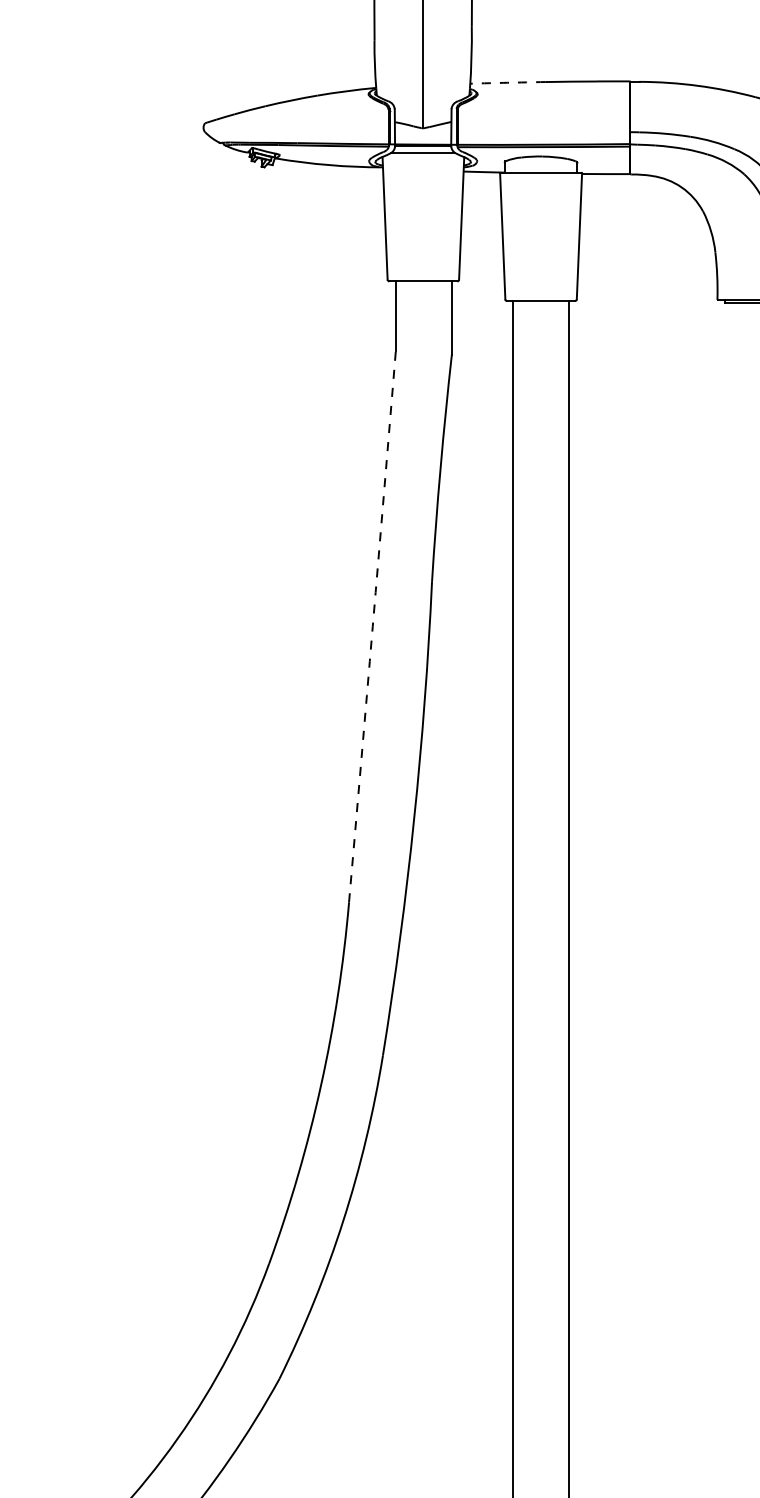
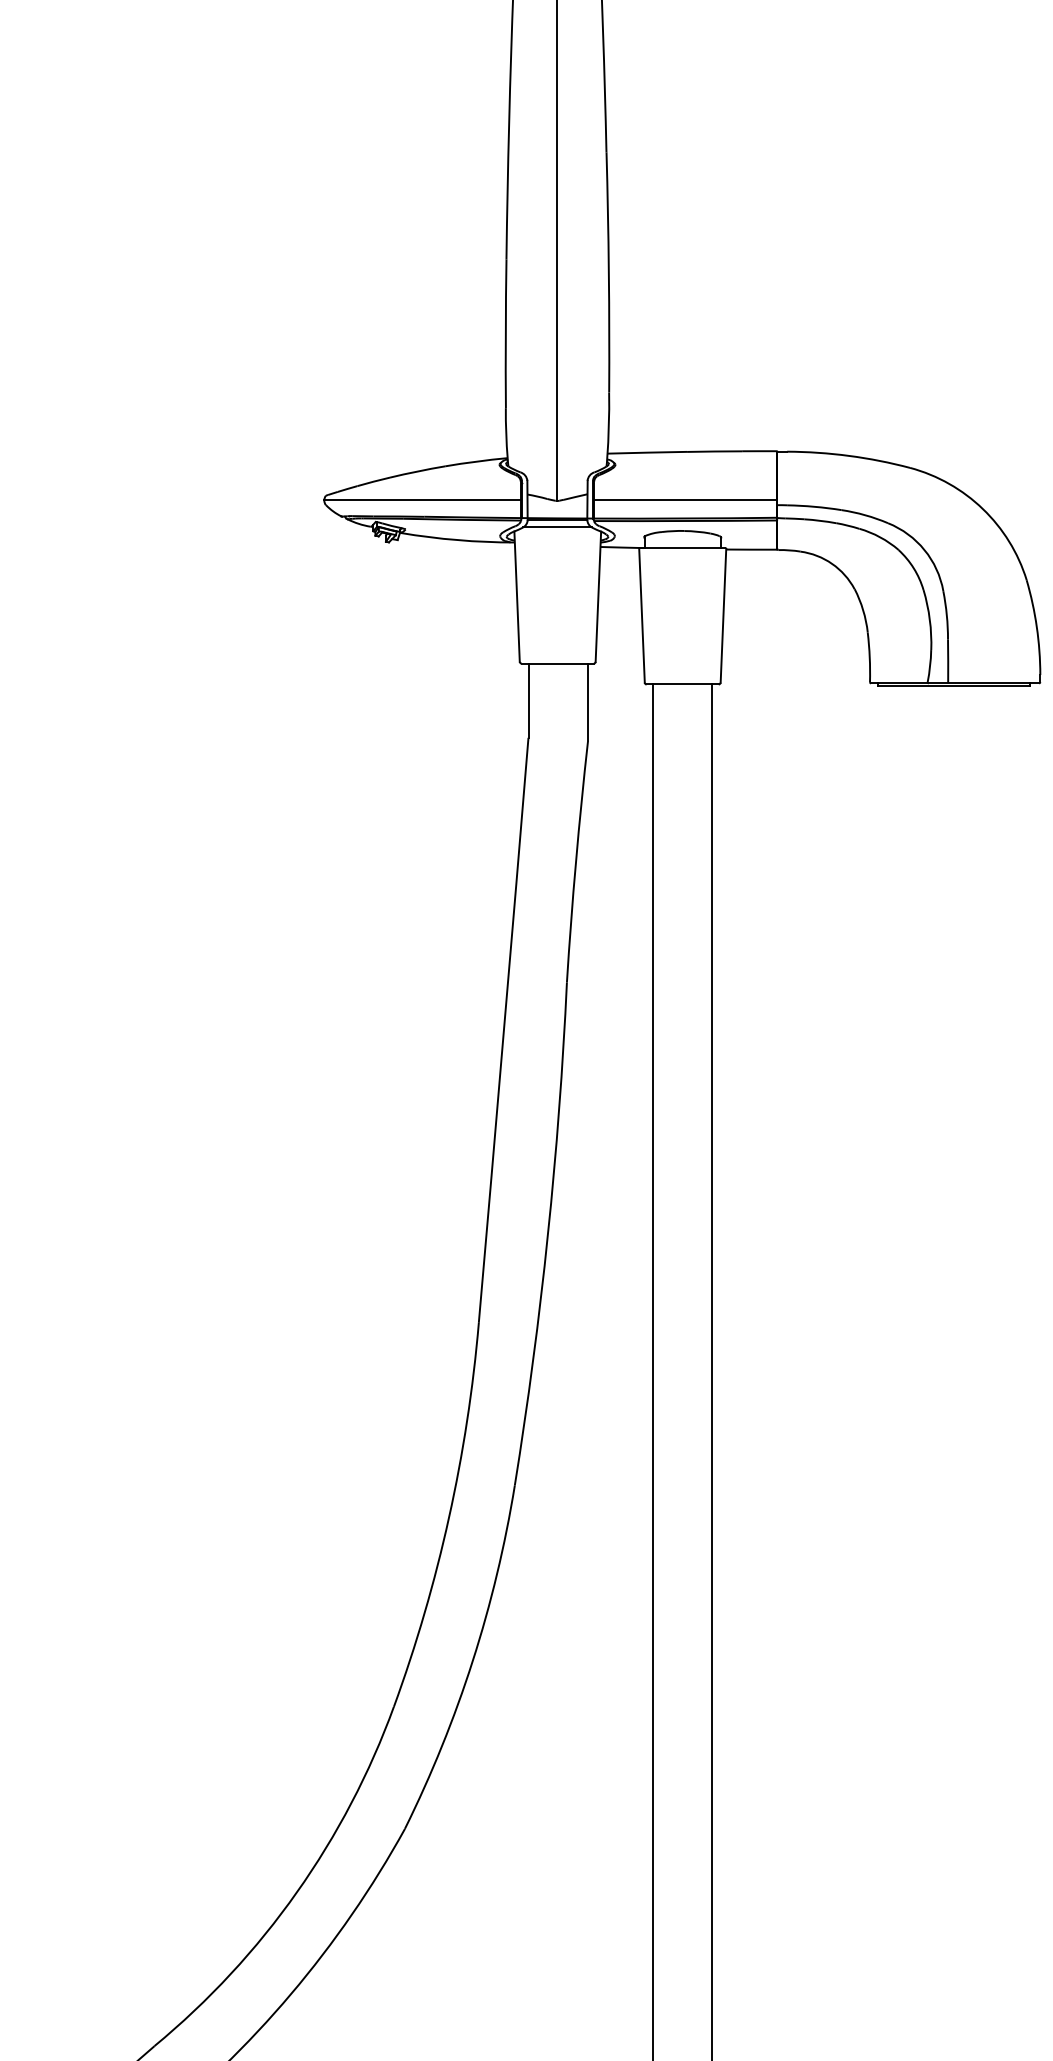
arc: (507, 82) -> (647, 452), dashed -> solid
line: (296, 127) -> (422, 500), added
line: (543, 127) -> (685, 500), added
arc: (372, 626) -> (503, 1030), dashed -> solid

